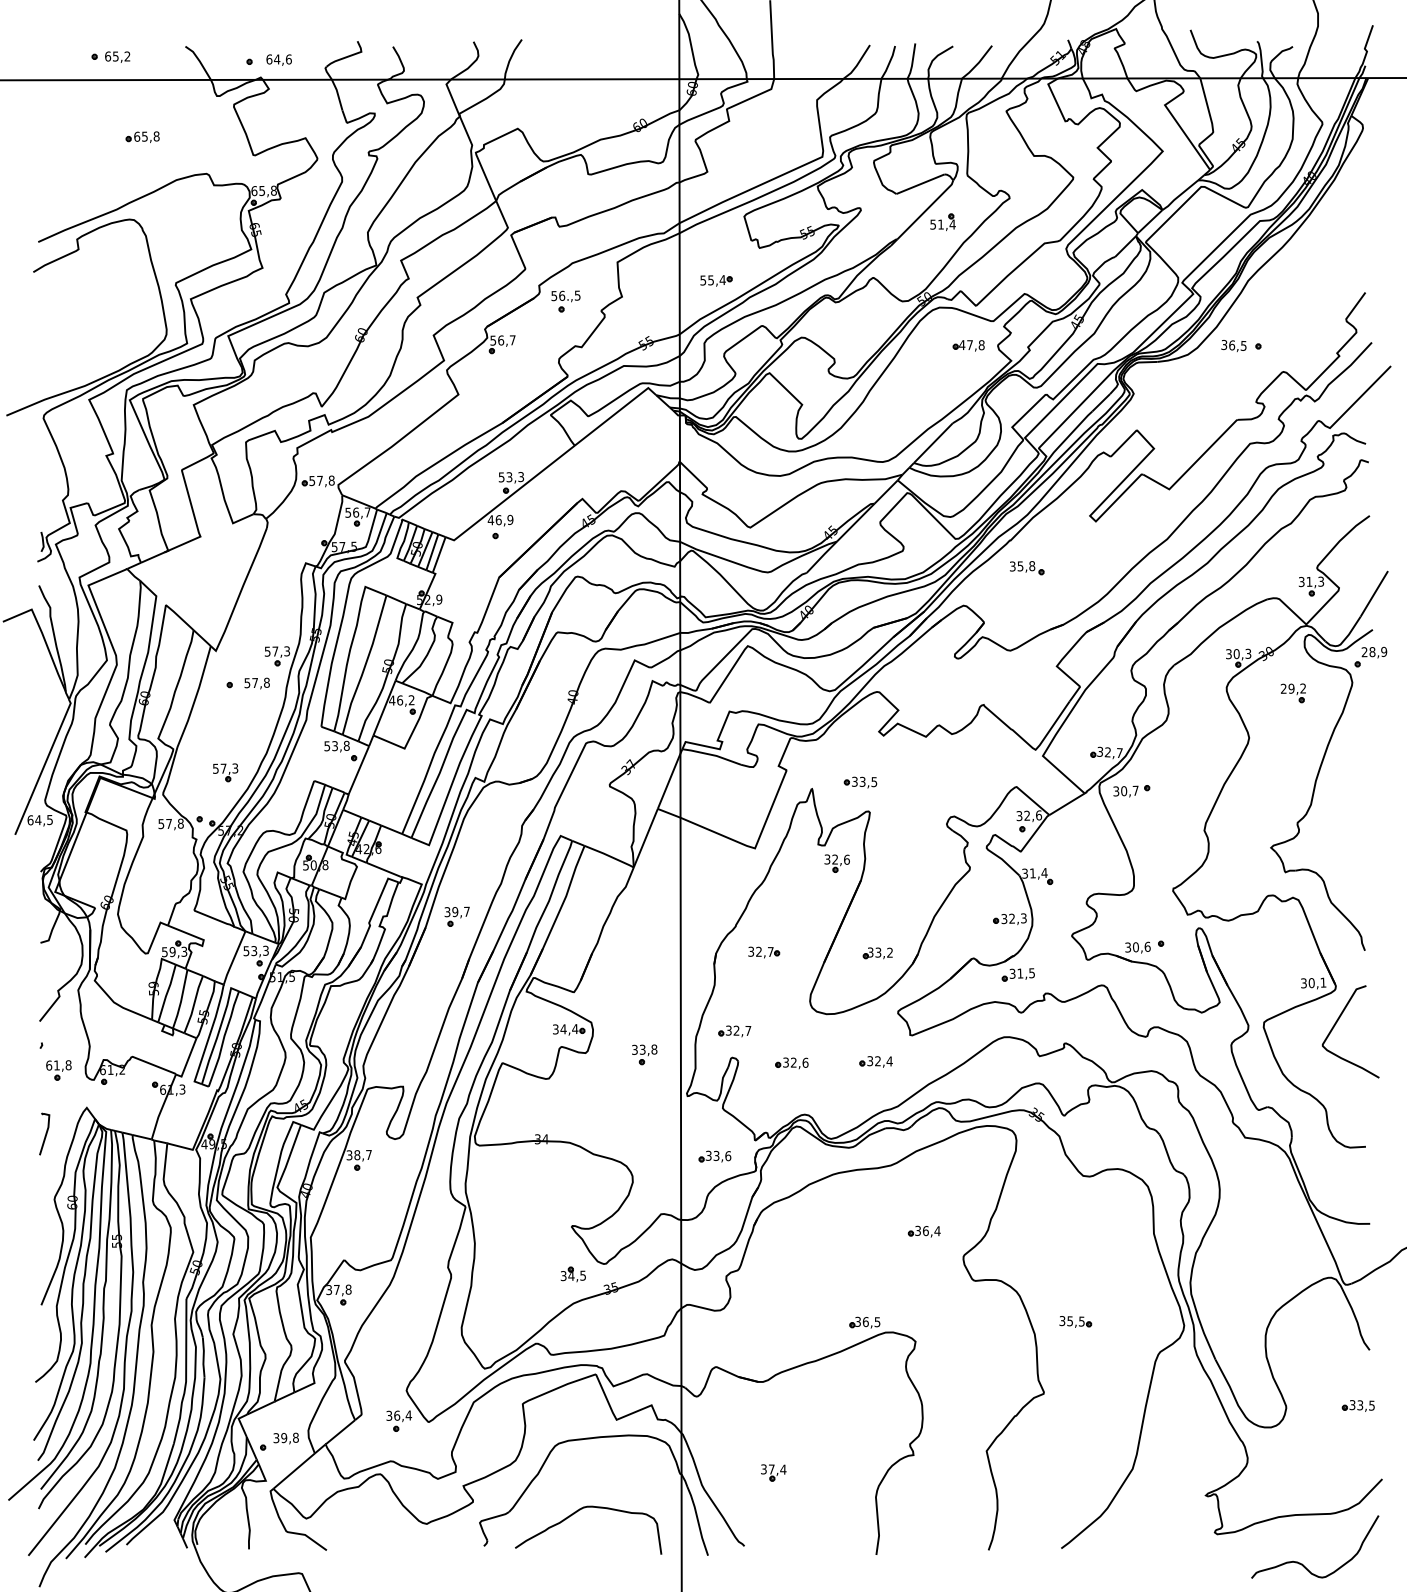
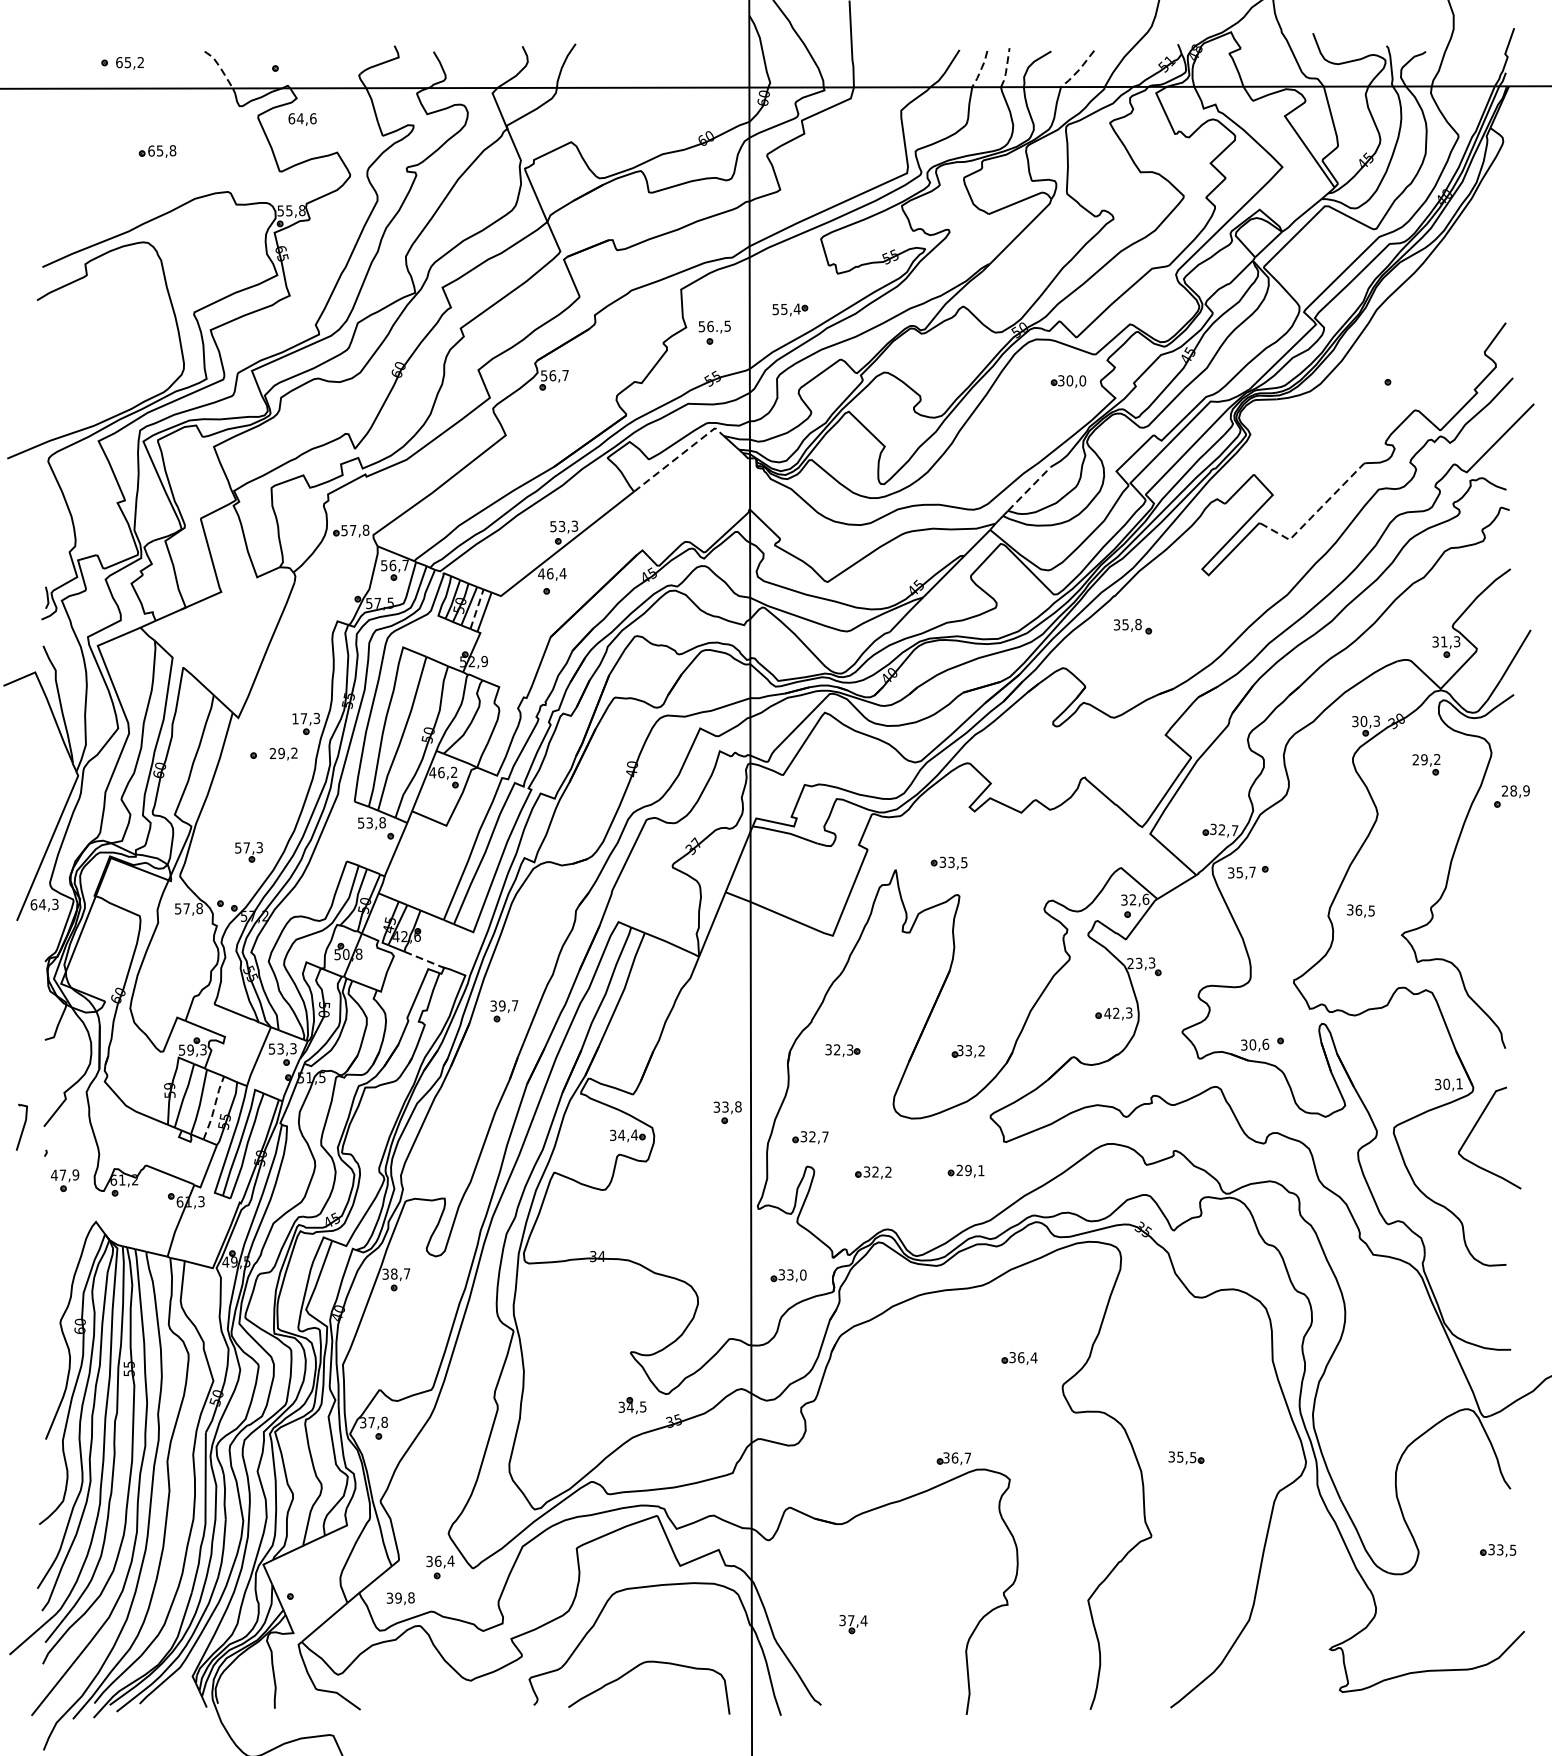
text: (278, 59) -> (301, 118), moved
line: (199, 61) -> (220, 68), solid -> dashed
line: (889, 62) -> (981, 69), solid -> dashed
line: (912, 62) -> (1006, 69), solid -> dashed
line: (977, 63) -> (1078, 70), solid -> dashed
text: (254, 191) -> (280, 211), 65,8 -> 55,8
part: (942, 221) -> (1039, 244), removed
part: (565, 301) -> (714, 332), moved
text: (971, 345) -> (1071, 381), 47,8 -> 30,0
text: (1233, 345) -> (1360, 910), moved
line: (616, 413) -> (680, 456), solid -> dashed
line: (933, 443) -> (1029, 489), solid -> dashed
line: (1192, 465) -> (1315, 513), solid -> dashed
text: (510, 519) -> (563, 573), 46,9 -> 46,4
line: (432, 552) -> (477, 609), solid -> dashed
text: (267, 651) -> (295, 718), 57,3 -> 17,3
part: (1370, 656) -> (1511, 795), moved
text: (256, 682) -> (283, 752), 57,8 -> 29,2
text: (1124, 791) -> (1240, 873), 30,7 -> 35,7
text: (49, 818) -> (54, 902), 64,5 -> 64,3
part: (836, 863) -> (922, 952), removed
line: (384, 870) -> (424, 960), solid -> dashed
text: (1034, 873) -> (1140, 963), 31,4 -> 23,3
text: (1004, 919) -> (1107, 1014), 32,3 -> 42,3
text: (770, 952) -> (849, 1050), 32,7 -> 32,3
part: (1017, 974) -> (1122, 1074), removed
line: (194, 1004) -> (214, 1107), solid -> dashed
part: (644, 1054) -> (727, 1112), moved
text: (879, 1061) -> (970, 1170), 32,4 -> 29,1
text: (805, 1062) -> (888, 1171), 32,6 -> 32,2
text: (58, 1065) -> (64, 1175), 61,8 -> 47,9
curve: (45, 1133) -> (22, 1126), moved
text: (728, 1155) -> (803, 1274), 33,6 -> 33,0
text: (877, 1322) -> (967, 1458), 36,5 -> 36,7
text: (285, 1438) -> (399, 1598), moved
curve: (1302, 1563) -> (1436, 1724), removed

